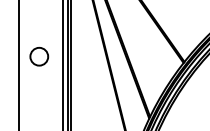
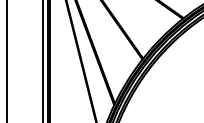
circle: (38, 56) -> (23, 54), removed

